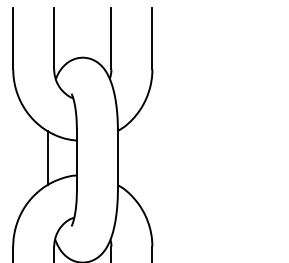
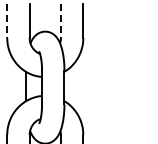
line: (13, 39) -> (7, 21), solid -> dashed
line: (110, 39) -> (60, 21), solid -> dashed

